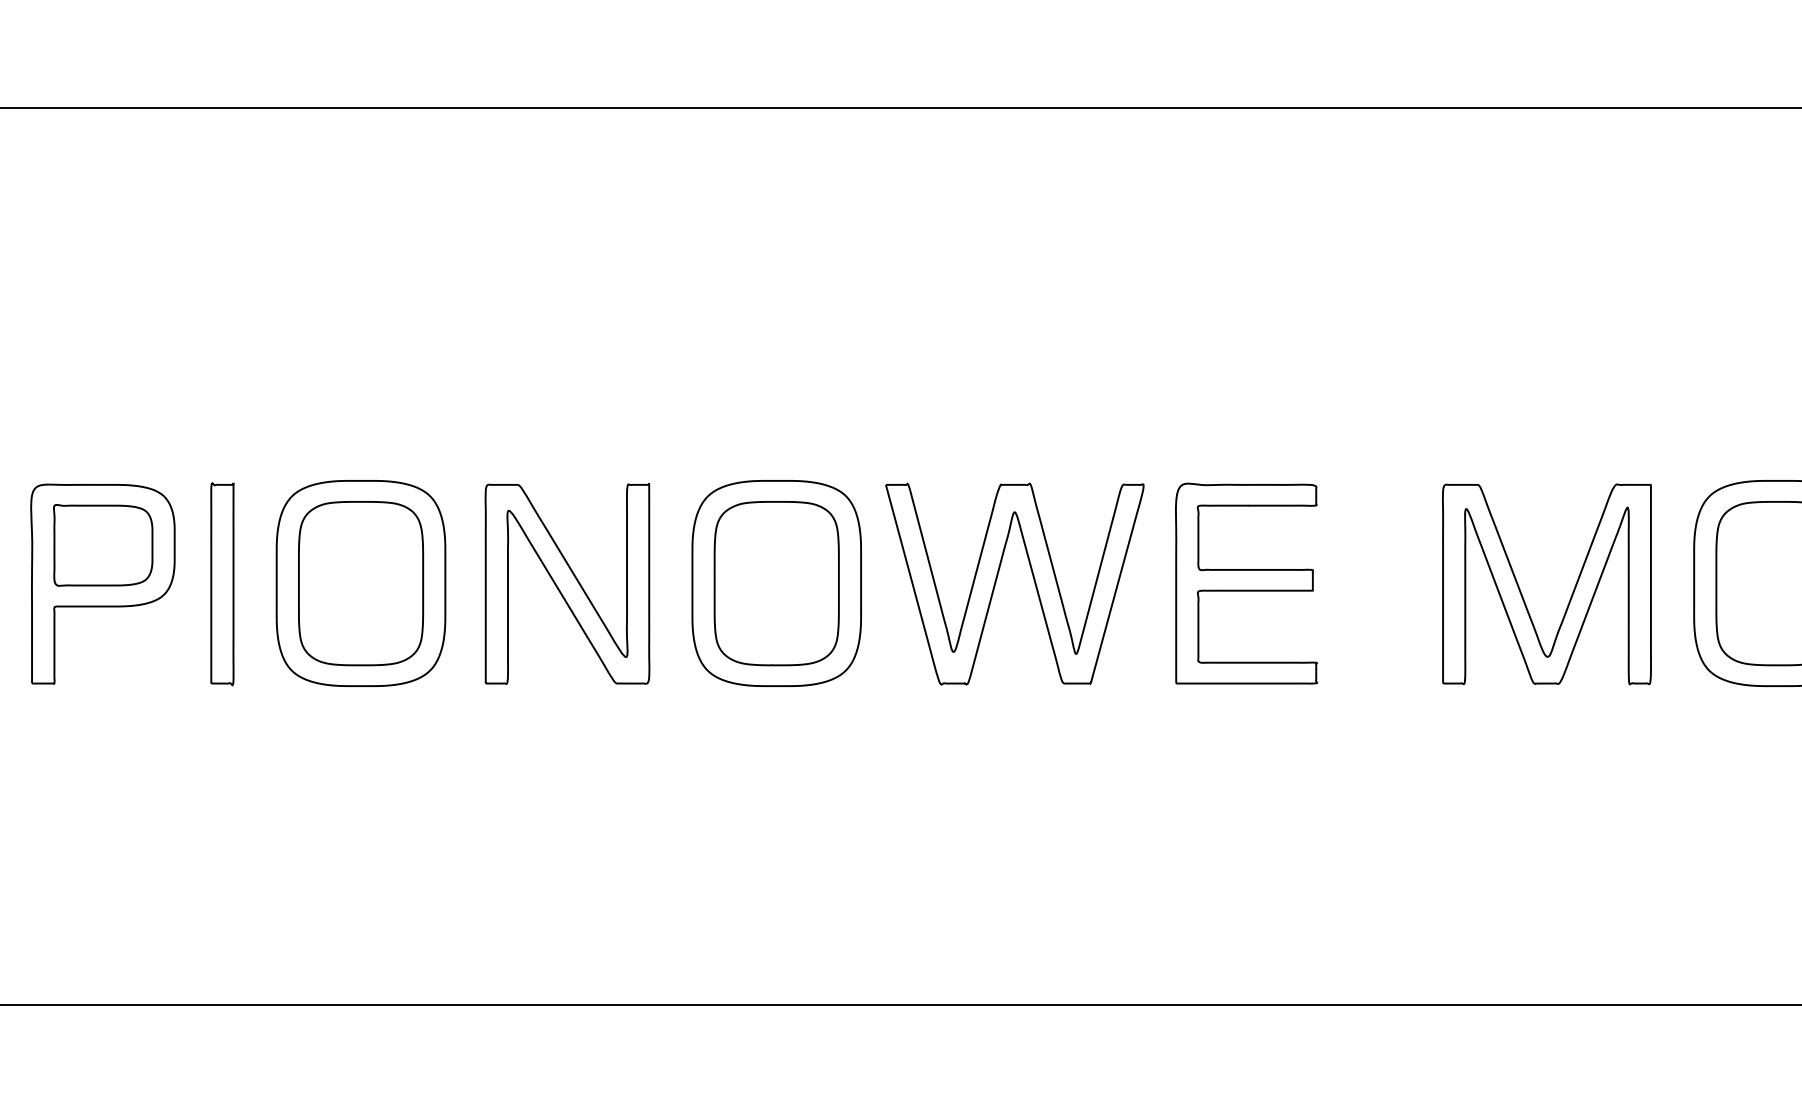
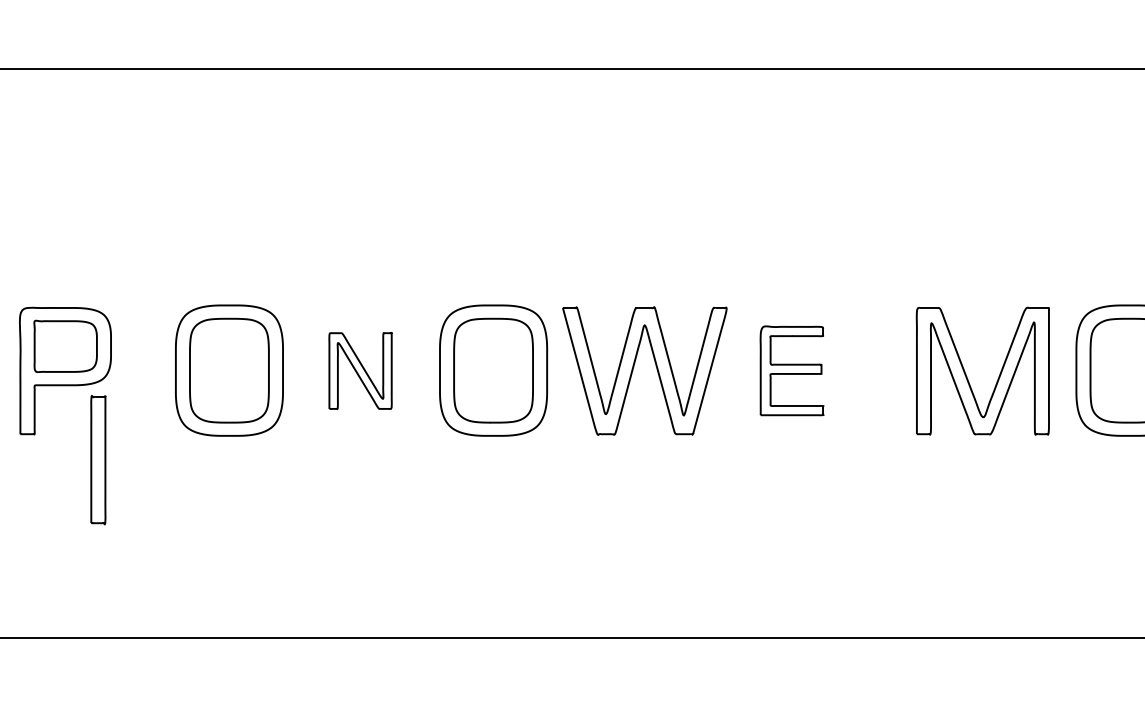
part: (222, 583) -> (98, 459), moved
part: (567, 583) -> (360, 370), size x0.6
part: (1245, 583) -> (791, 370), size x0.7

